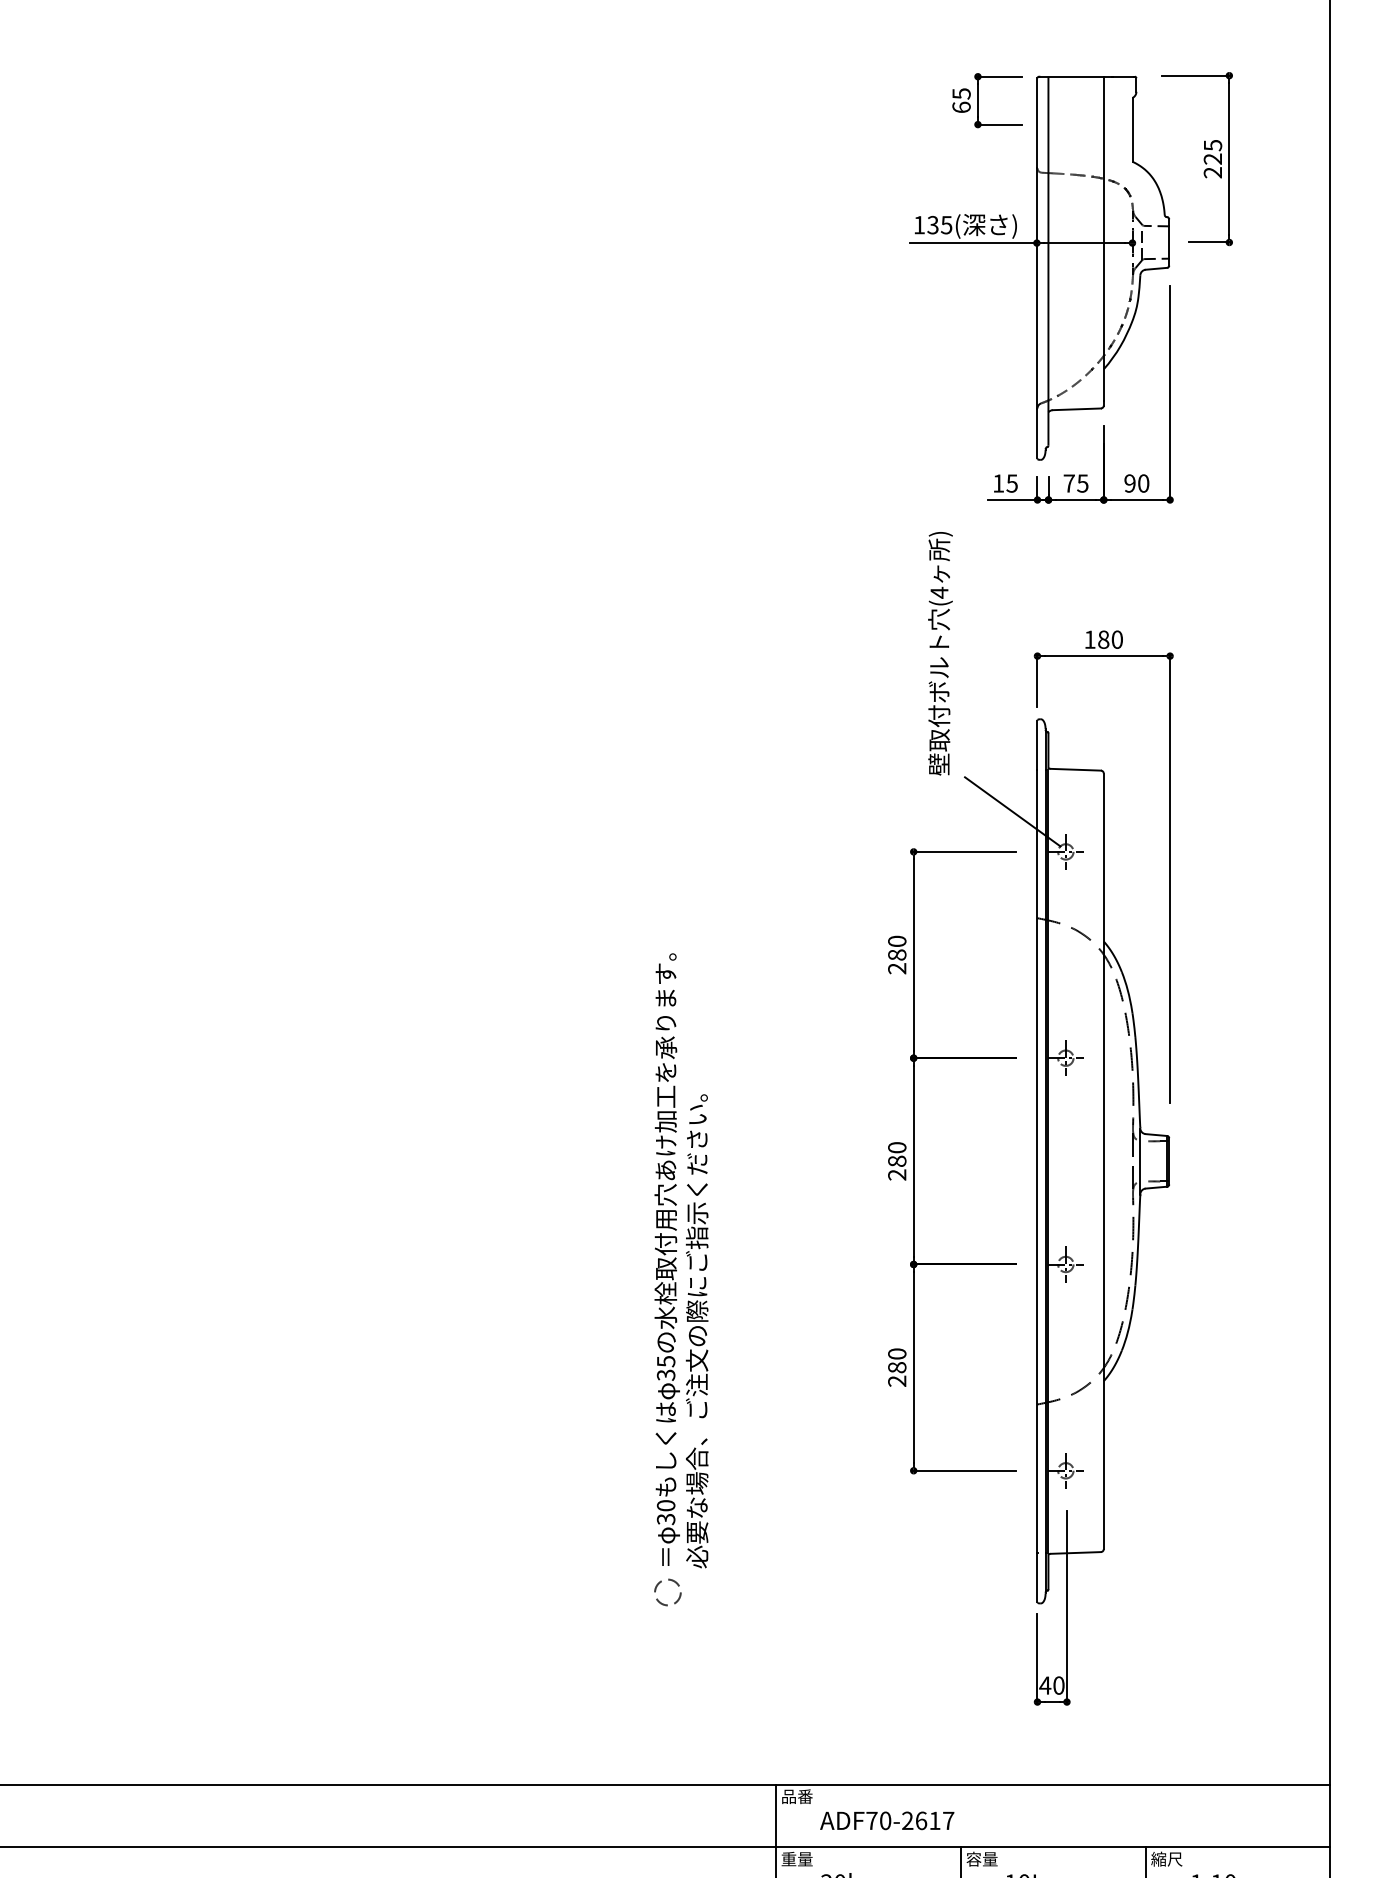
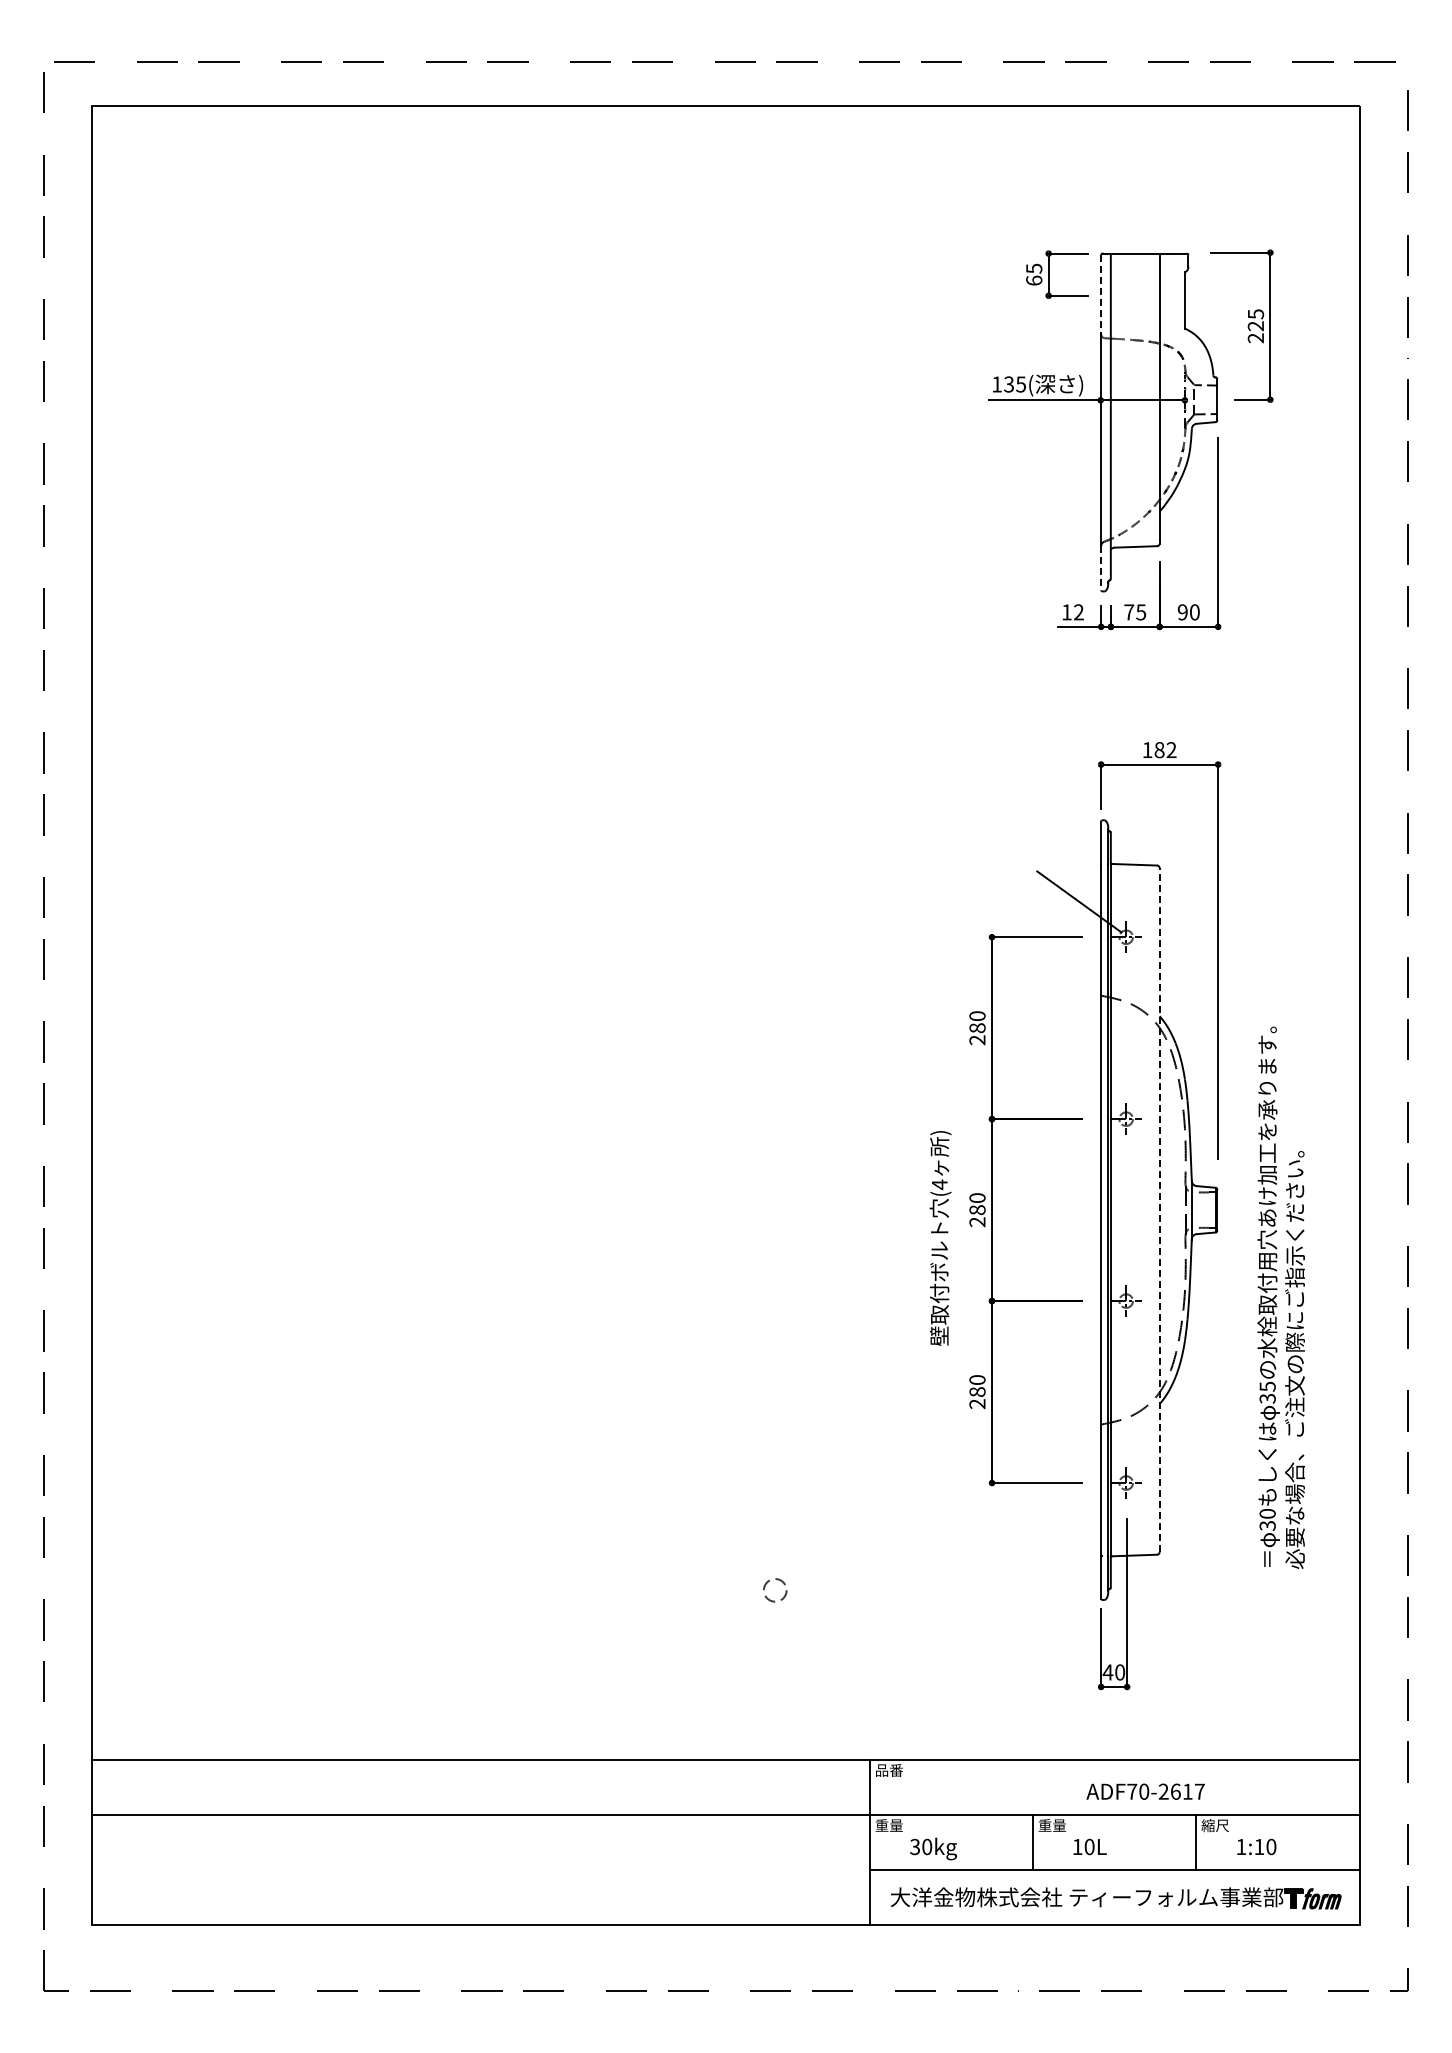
line: (1037, 123) -> (1101, 294), solid -> dashed
line: (1037, 433) -> (1101, 568), solid -> dashed
text: (1011, 483) -> (1078, 612), 15 -> 12
text: (1117, 640) -> (1171, 750), 180 -> 182
text: (940, 653) -> (940, 1238), moved
line: (1103, 1161) -> (1159, 1210), solid -> dashed
text: (680, 1260) -> (1280, 1297), moved
text: (887, 1820) -> (1145, 1791), moved
text: (973, 1859) -> (1044, 1825), 容量 -> 重量

